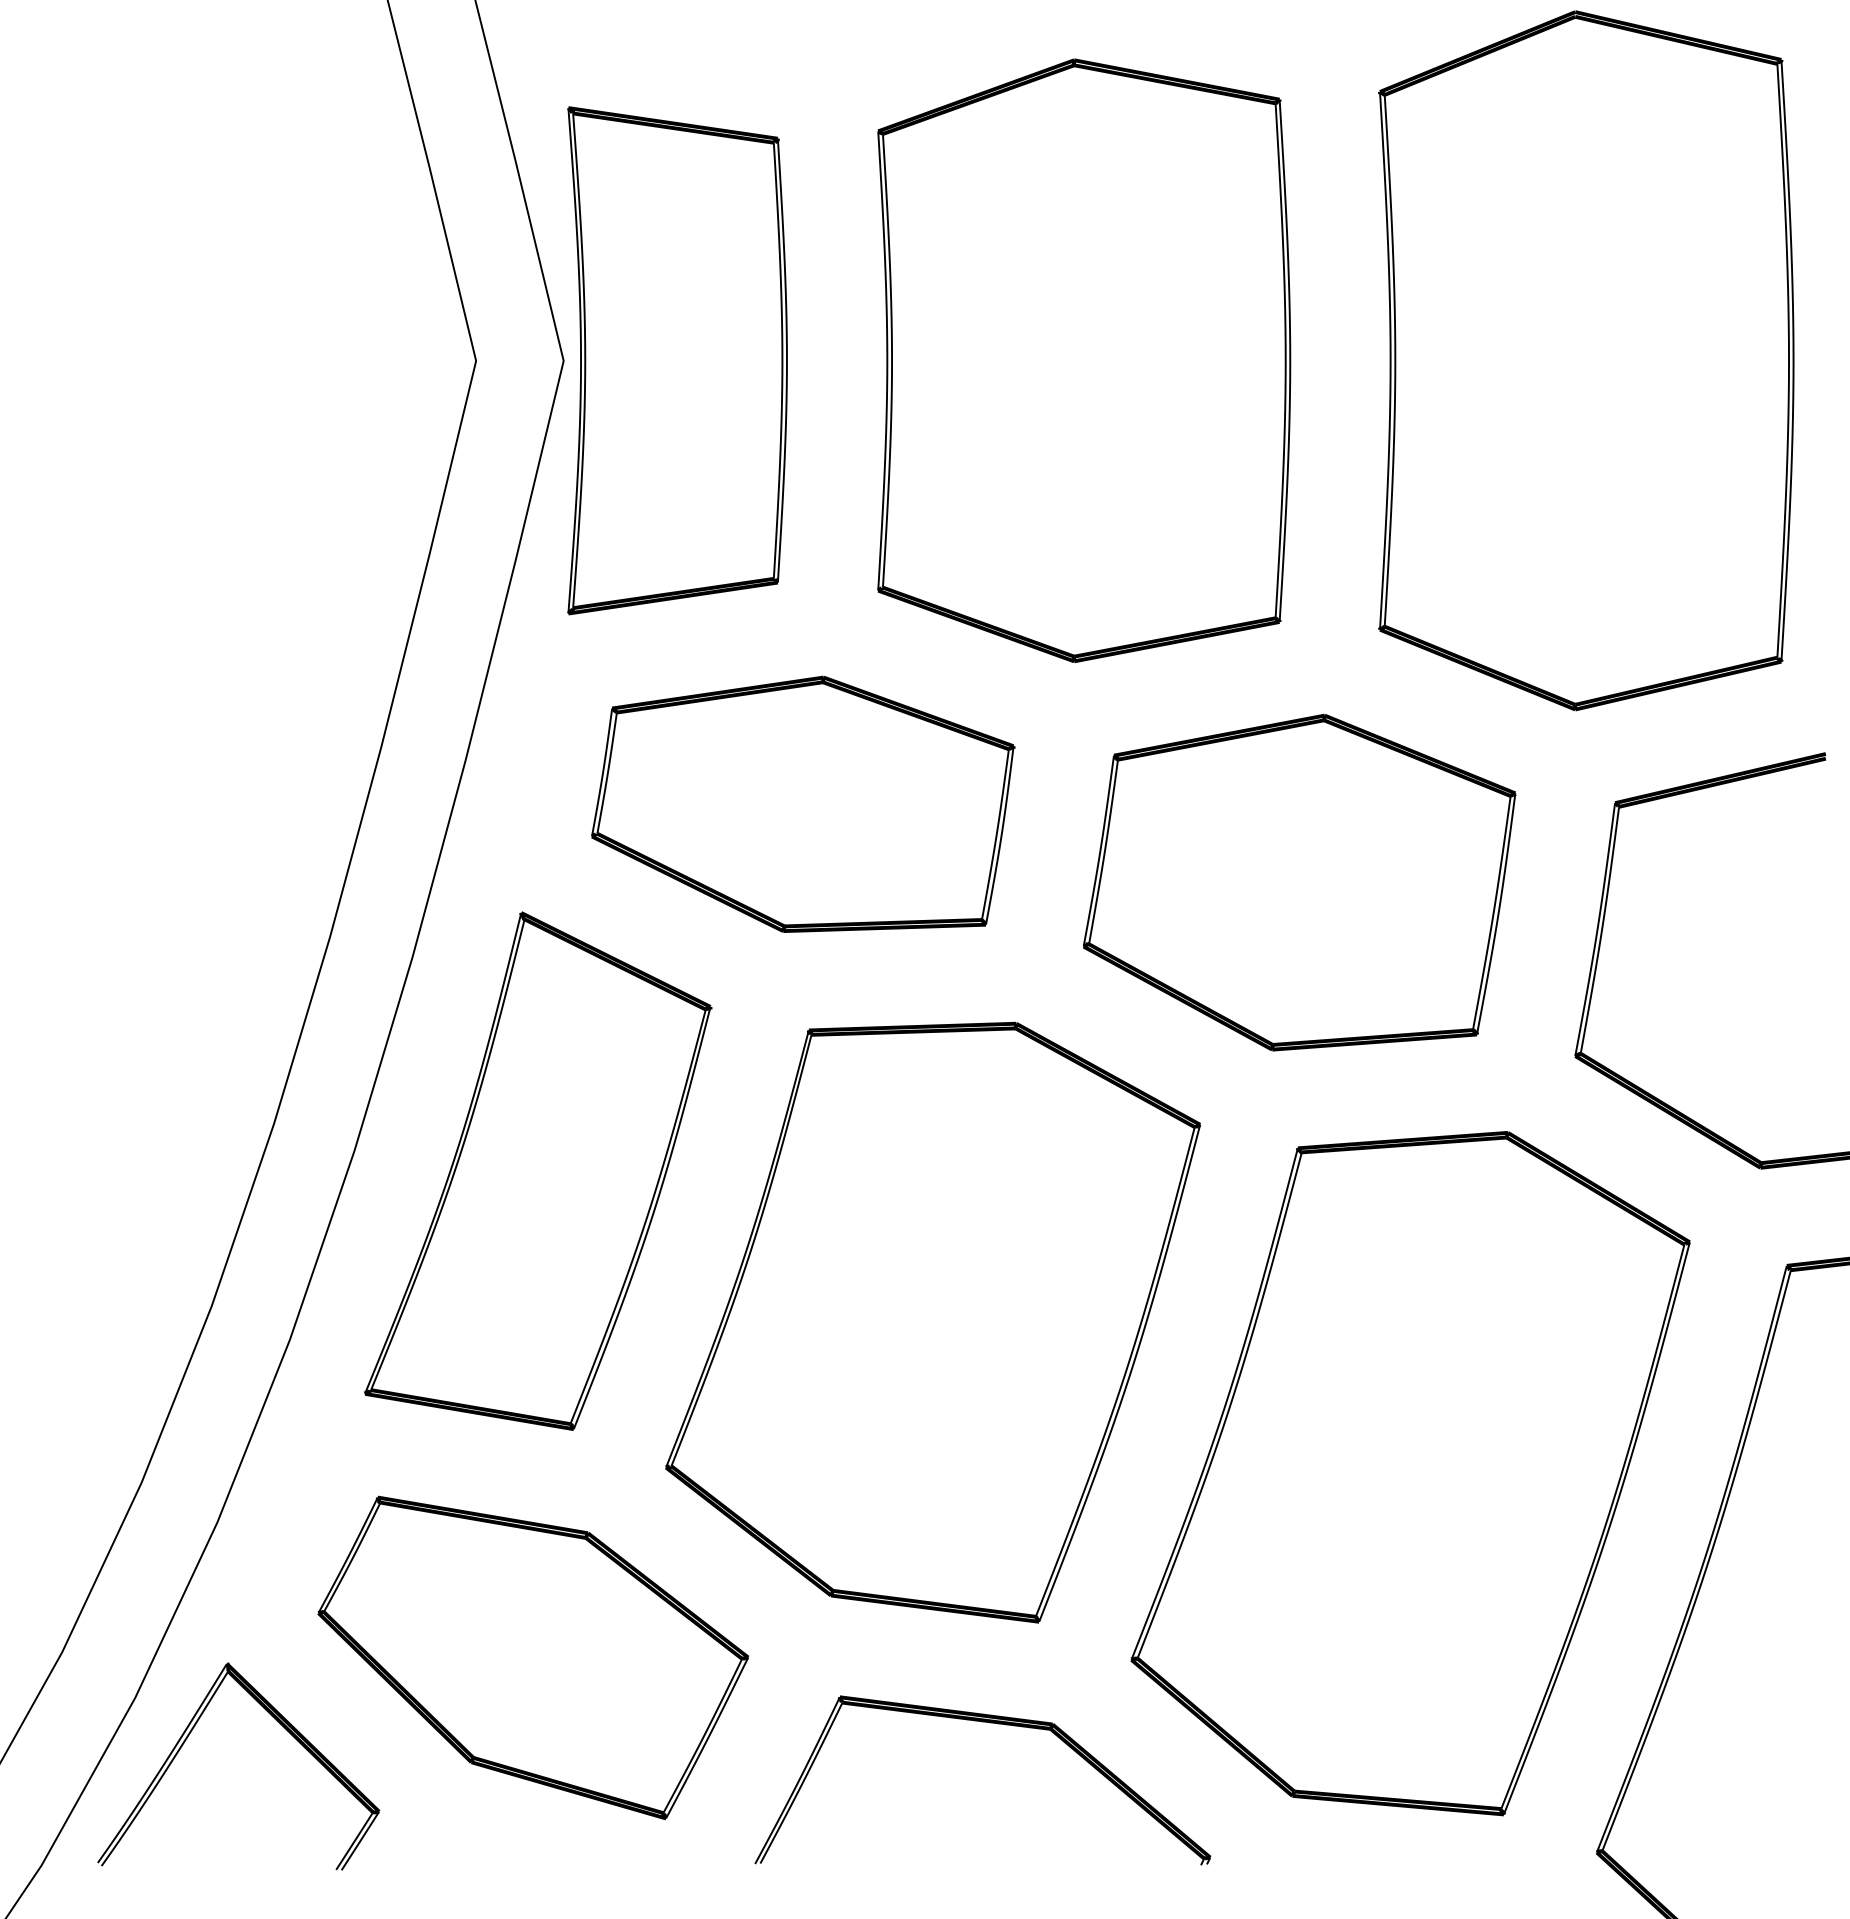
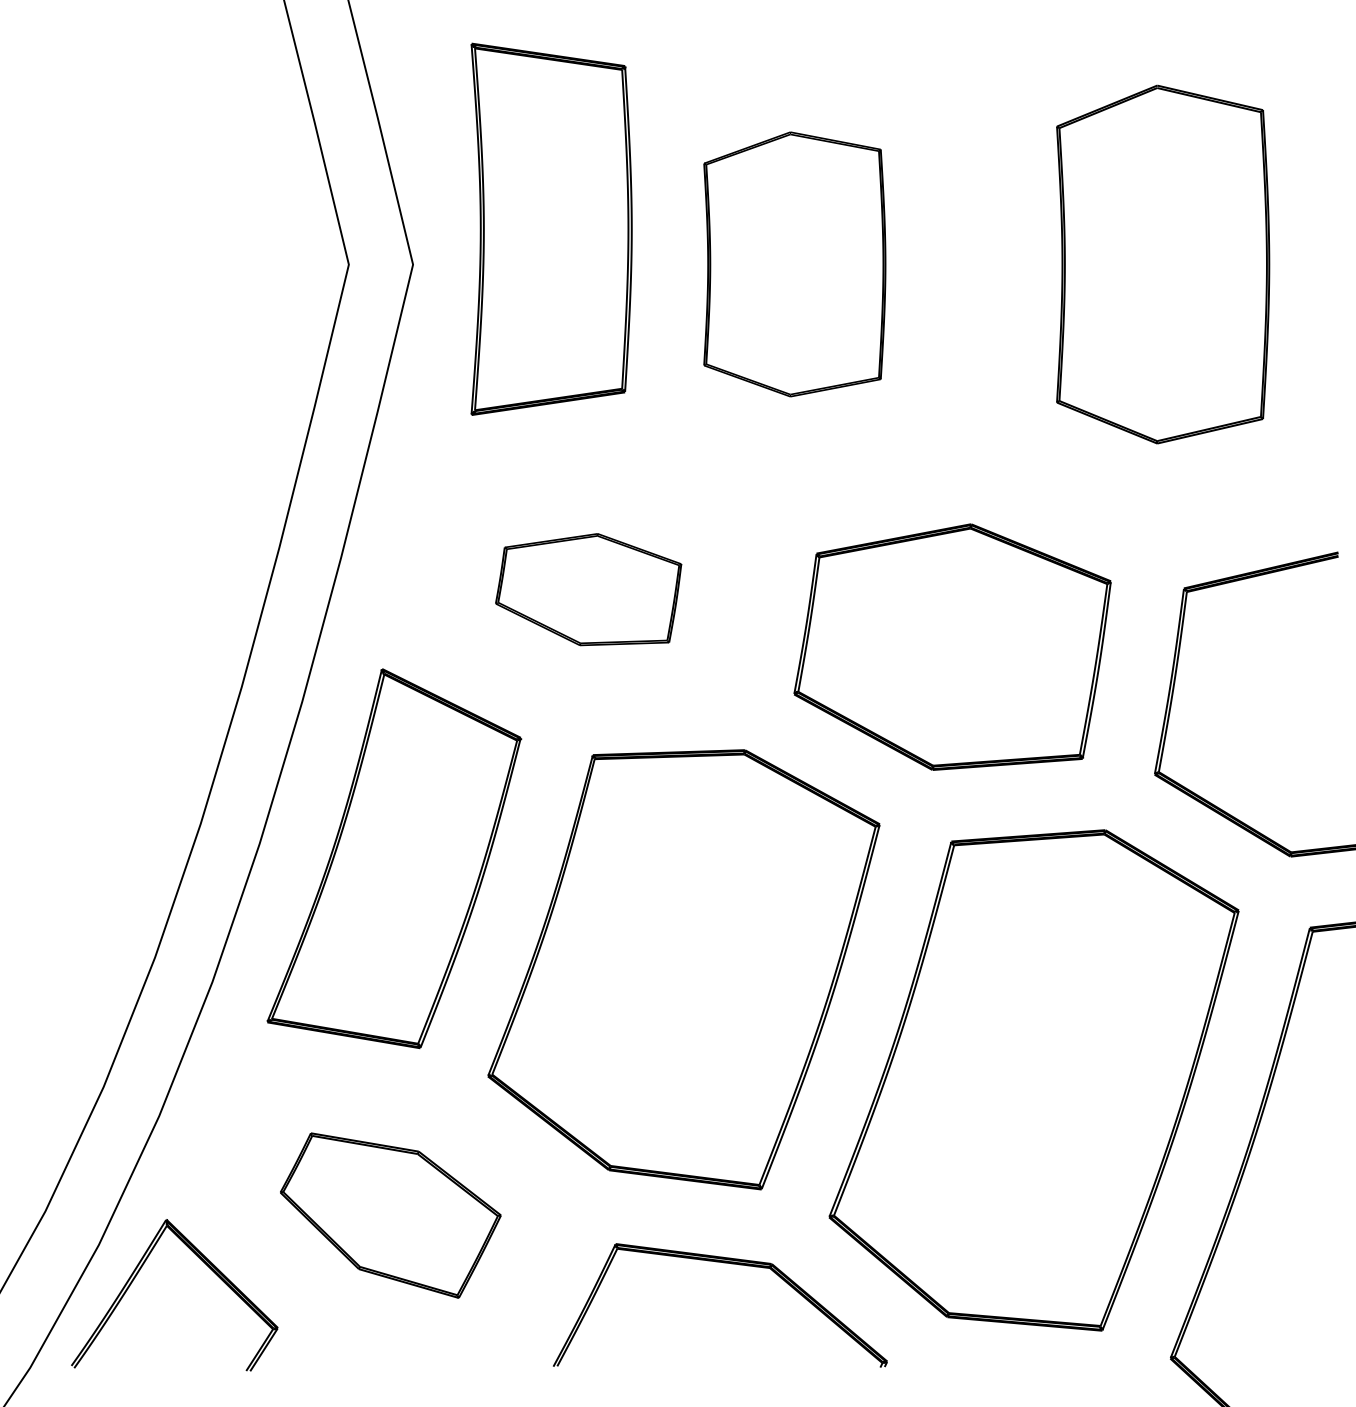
part: (677, 360) -> (551, 229), moved
part: (1084, 360) -> (794, 264), size x0.6
part: (1586, 360) -> (1163, 264), size x0.7
part: (803, 803) -> (588, 589), size x0.6
part: (532, 1657) -> (390, 1215), size x0.7

